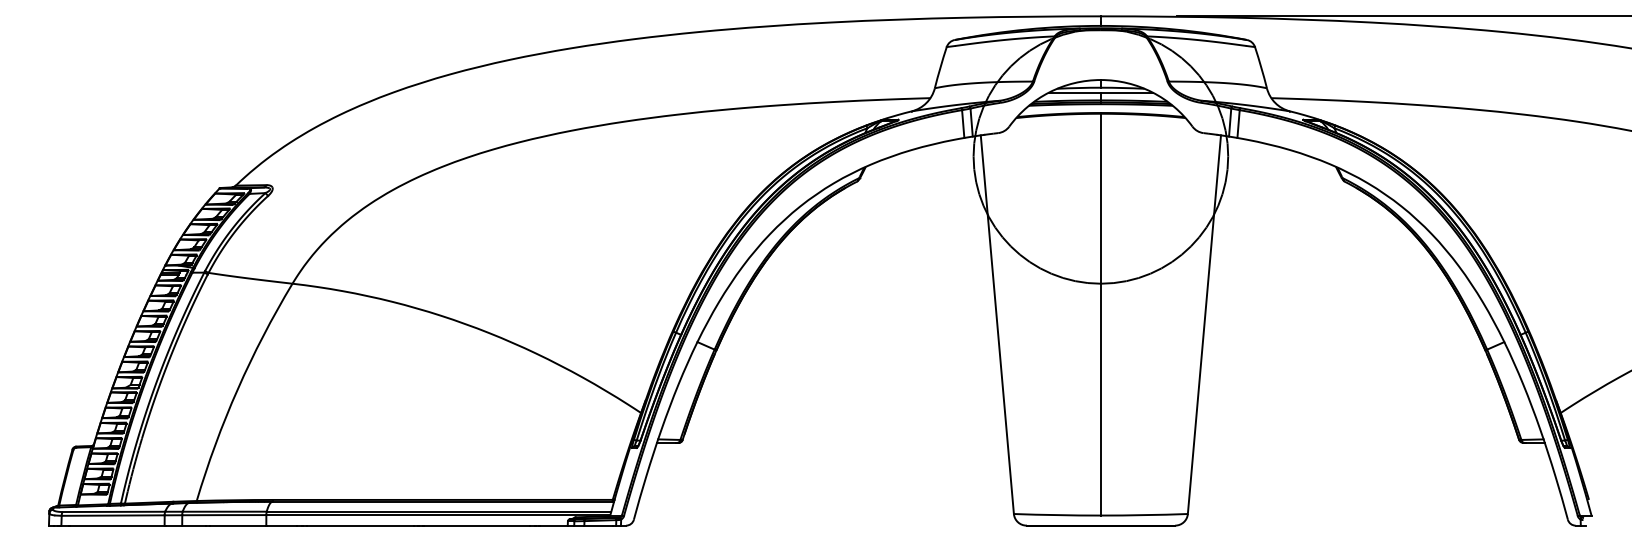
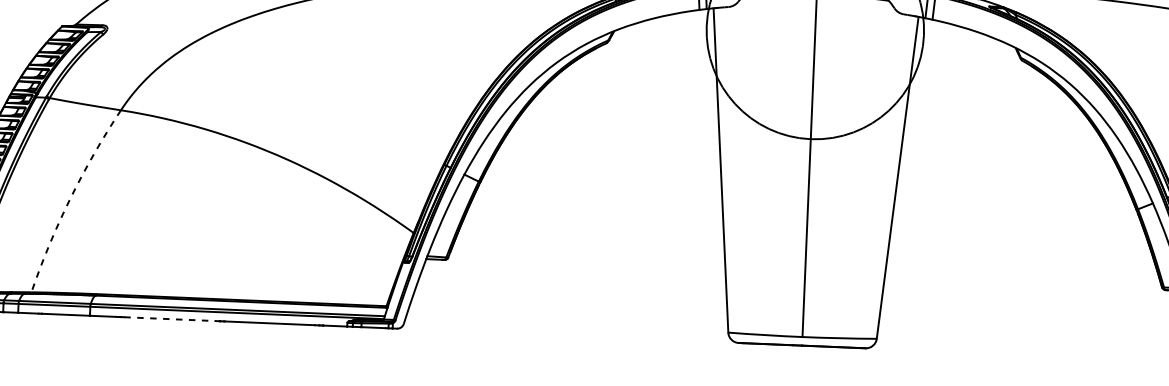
arc: (237, 389) -> (70, 198), solid -> dashed
line: (360, 525) -> (170, 319), solid -> dashed

